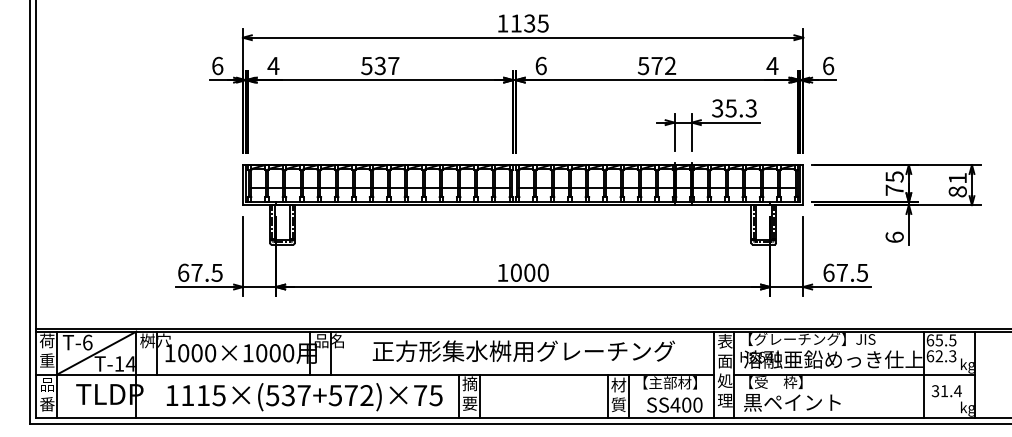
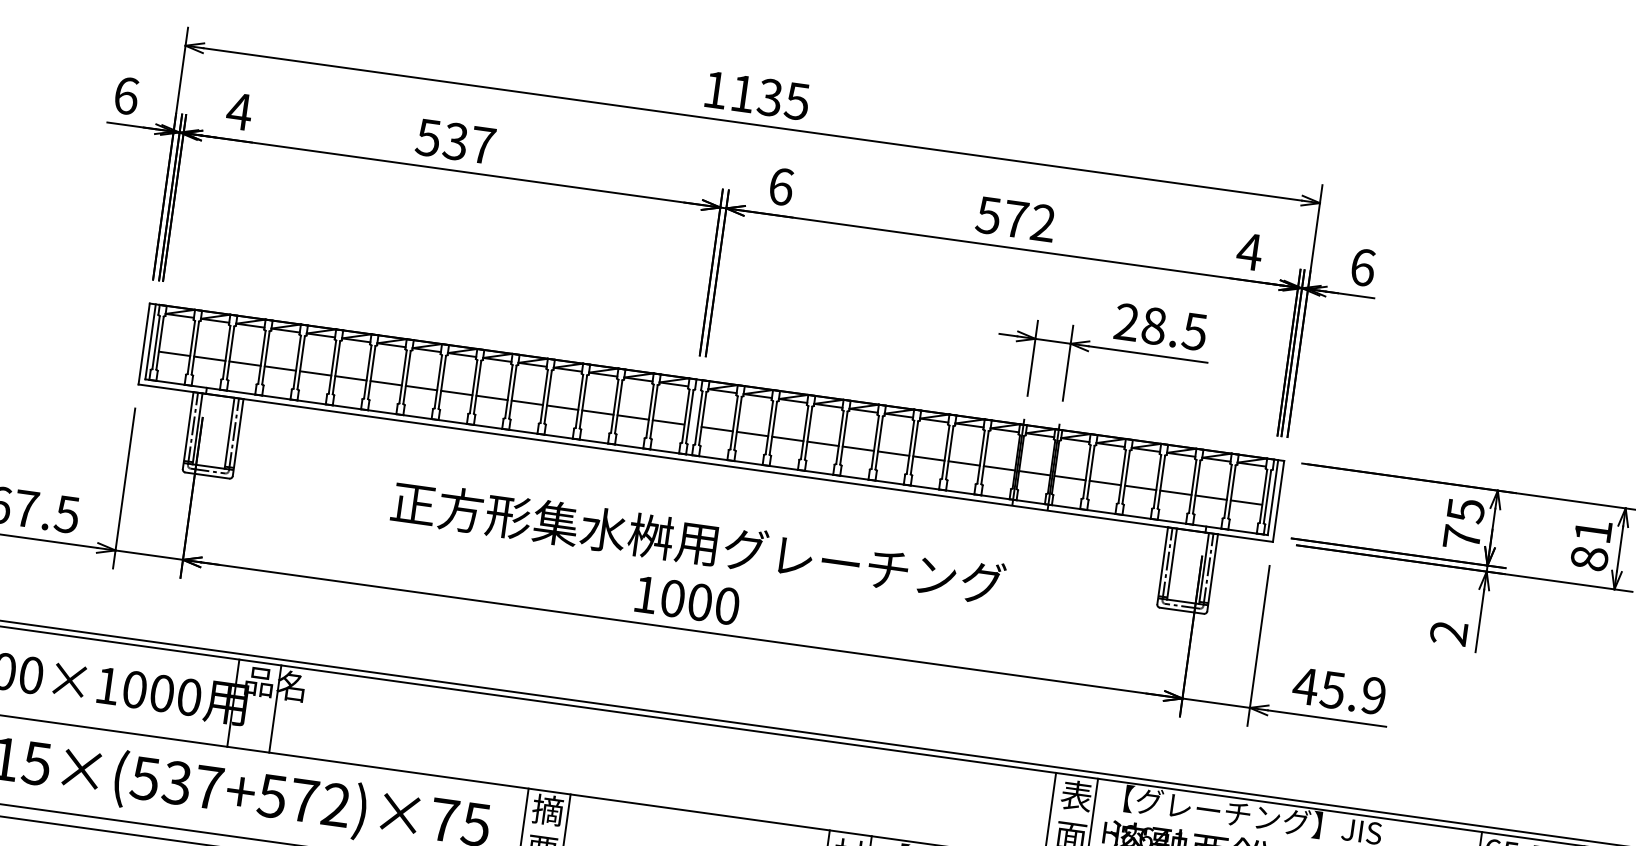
text: (734, 108) -> (1160, 327), 35.3 -> 28.5
text: (894, 236) -> (1448, 631), 6 -> 2
text: (844, 272) -> (1337, 690), 67.5 -> 45.9
text: (523, 350) -> (697, 541), moved

